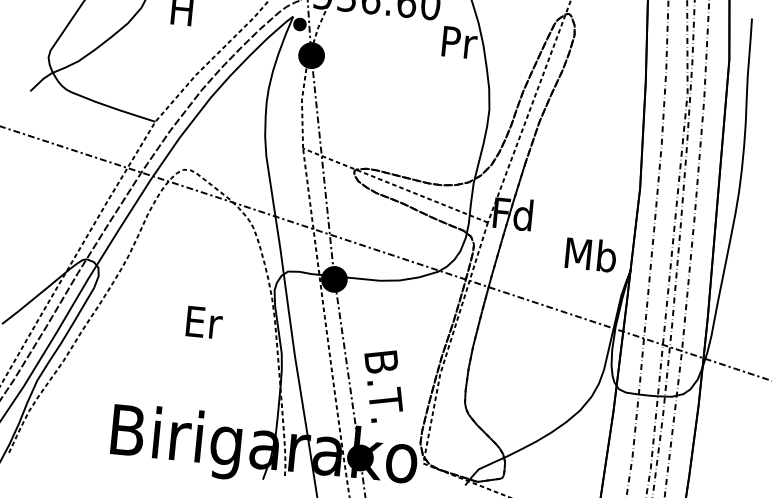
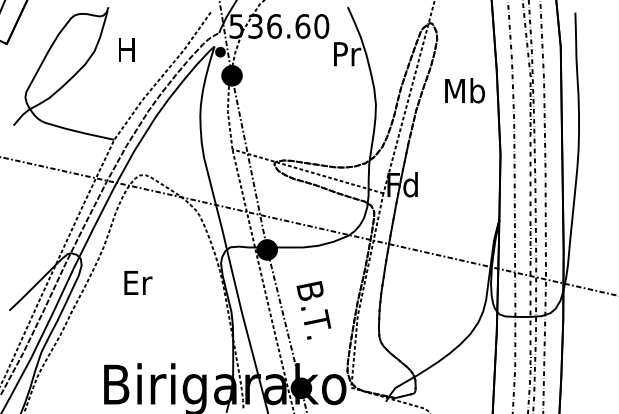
text: (590, 254) -> (464, 90), moved
text: (204, 322) -> (138, 282), moved
text: (382, 386) -> (313, 310), moved

